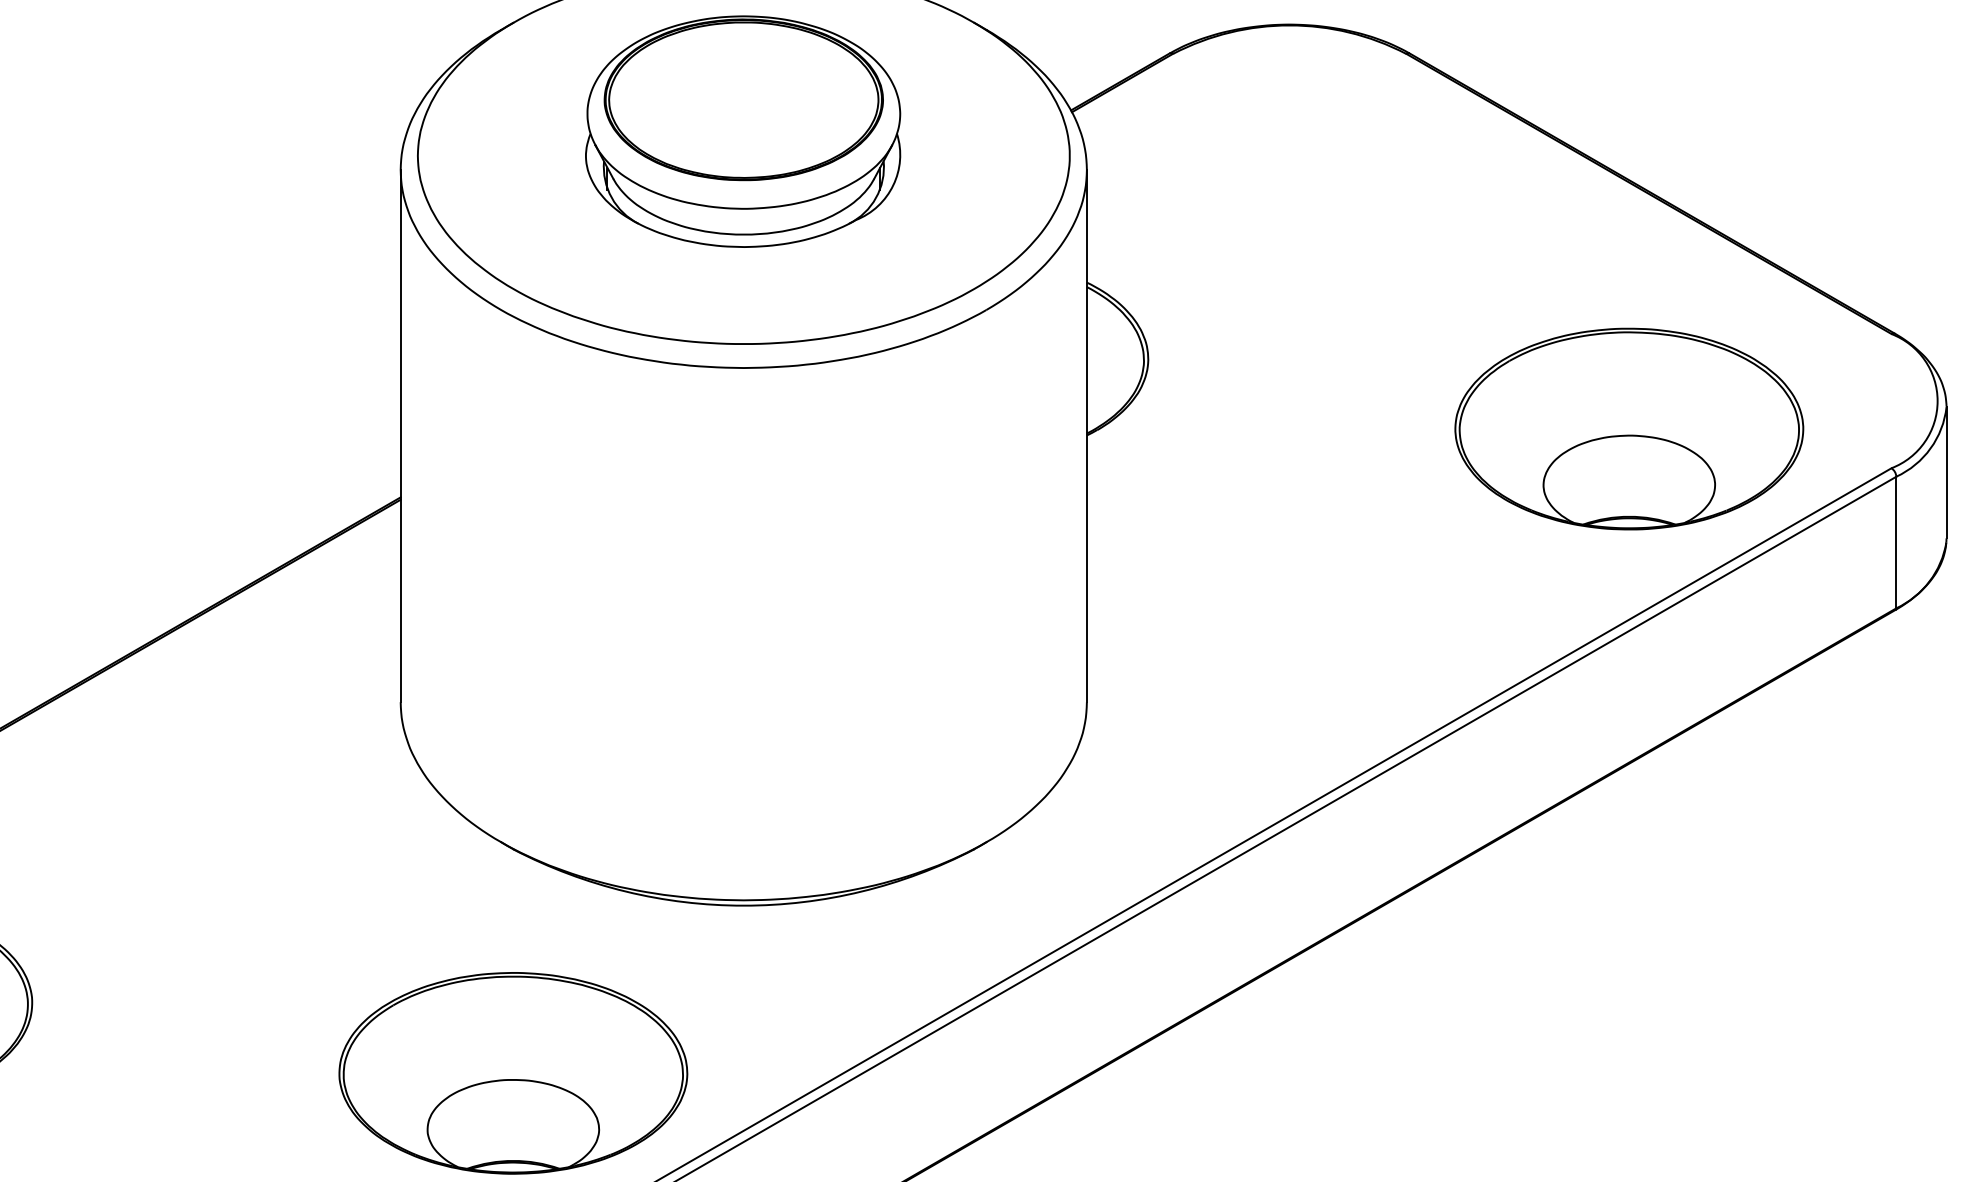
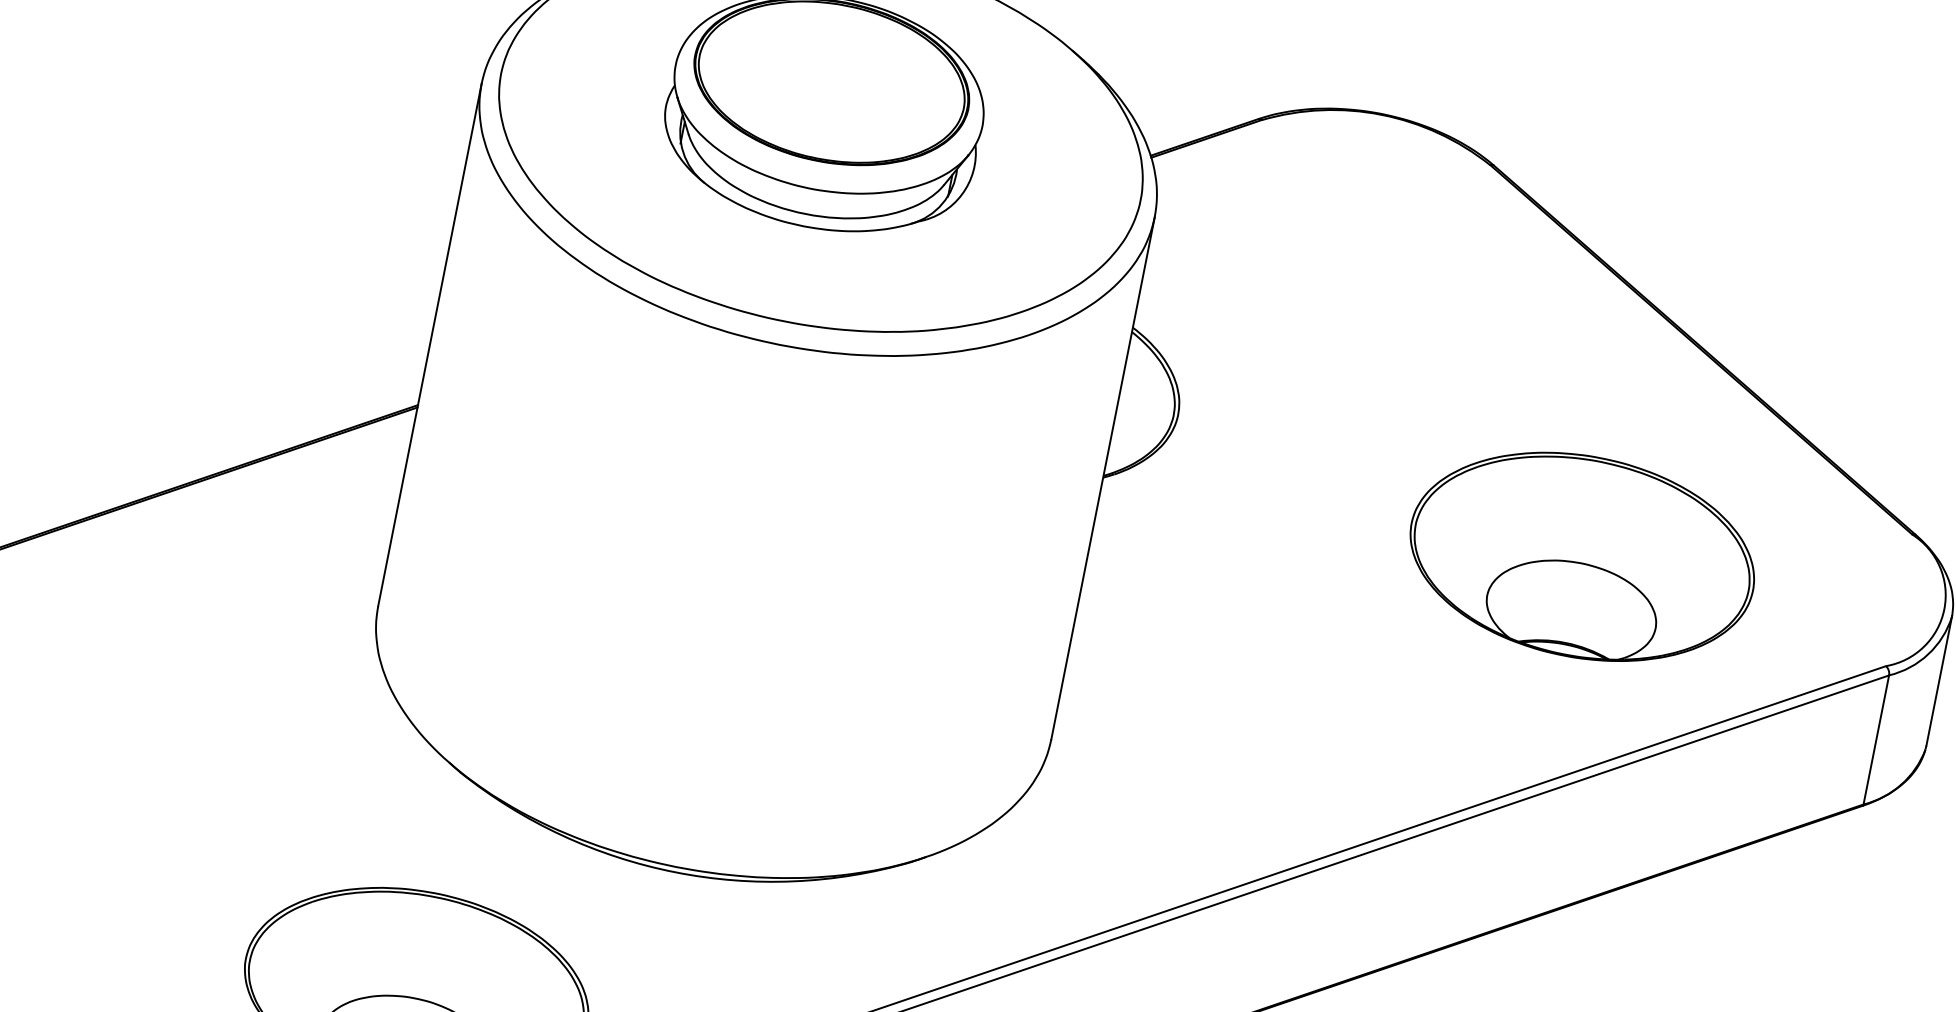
part: (1629, 428) -> (1582, 556), moved

